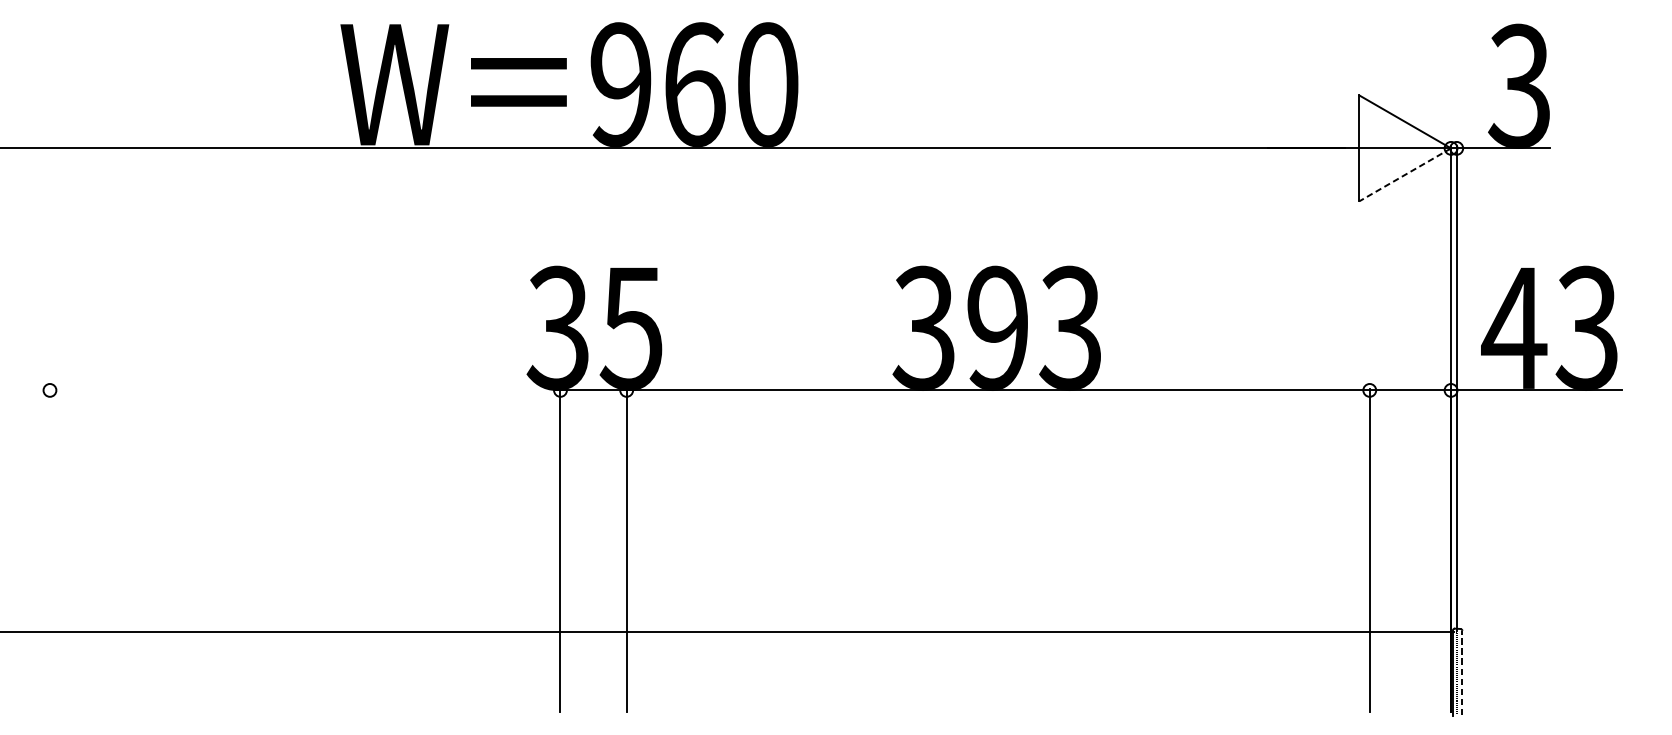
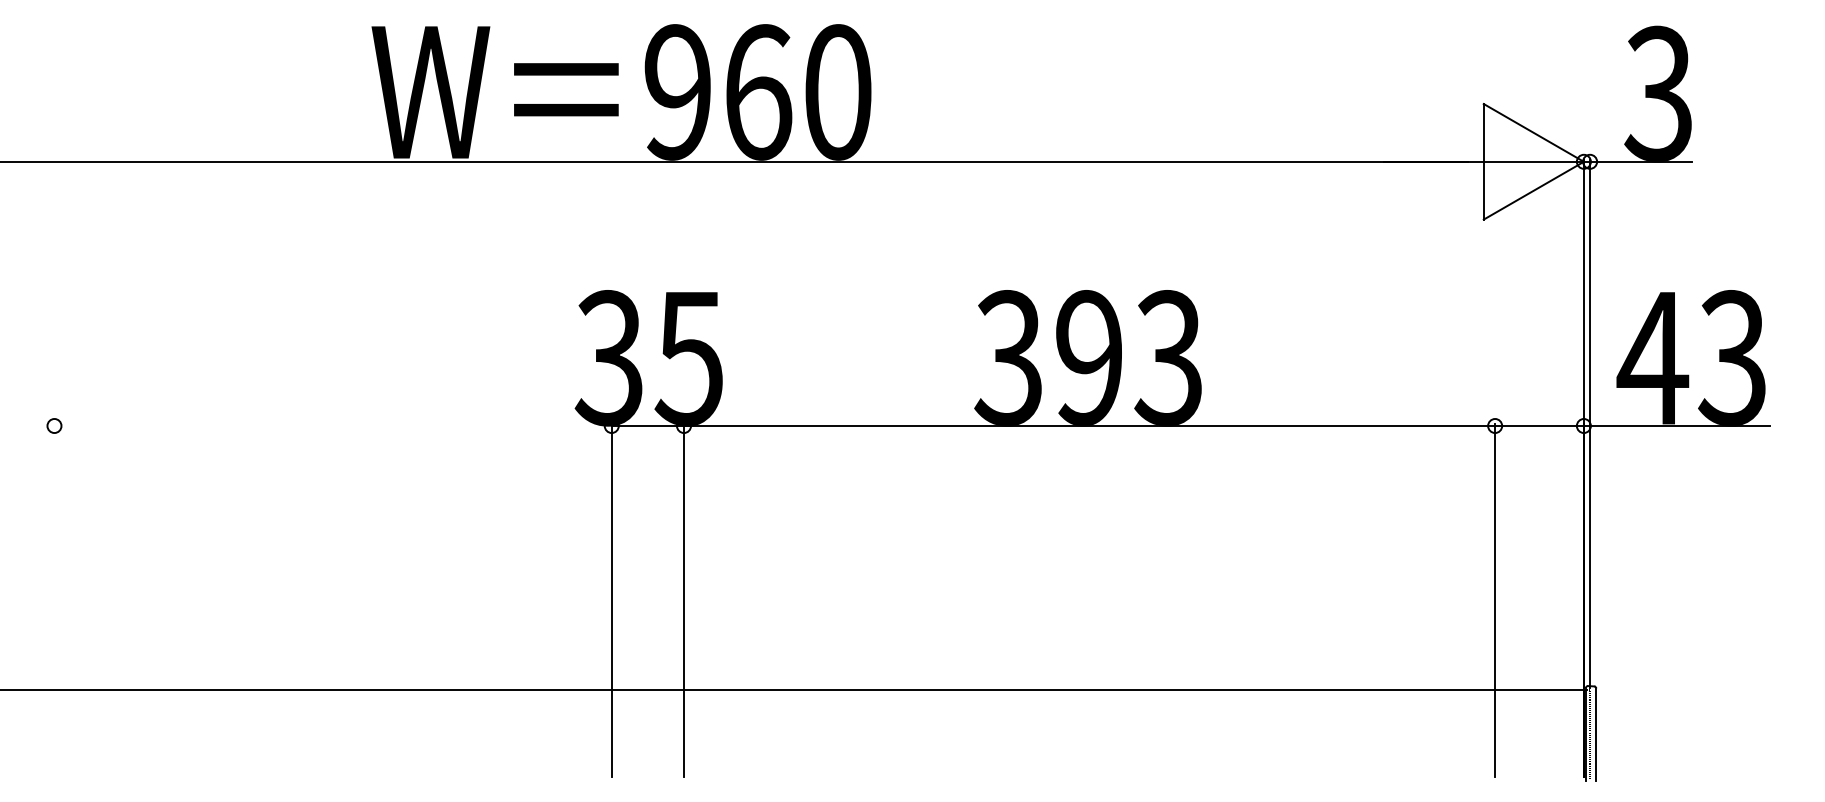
line: (1404, 174) -> (1533, 190), dashed -> solid
line: (1462, 673) -> (1596, 734), dashed -> solid

